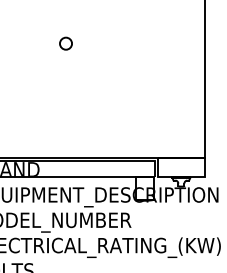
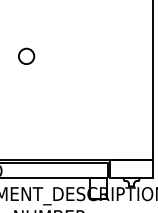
circle: (65, 43) -> (26, 56), size x1.4

